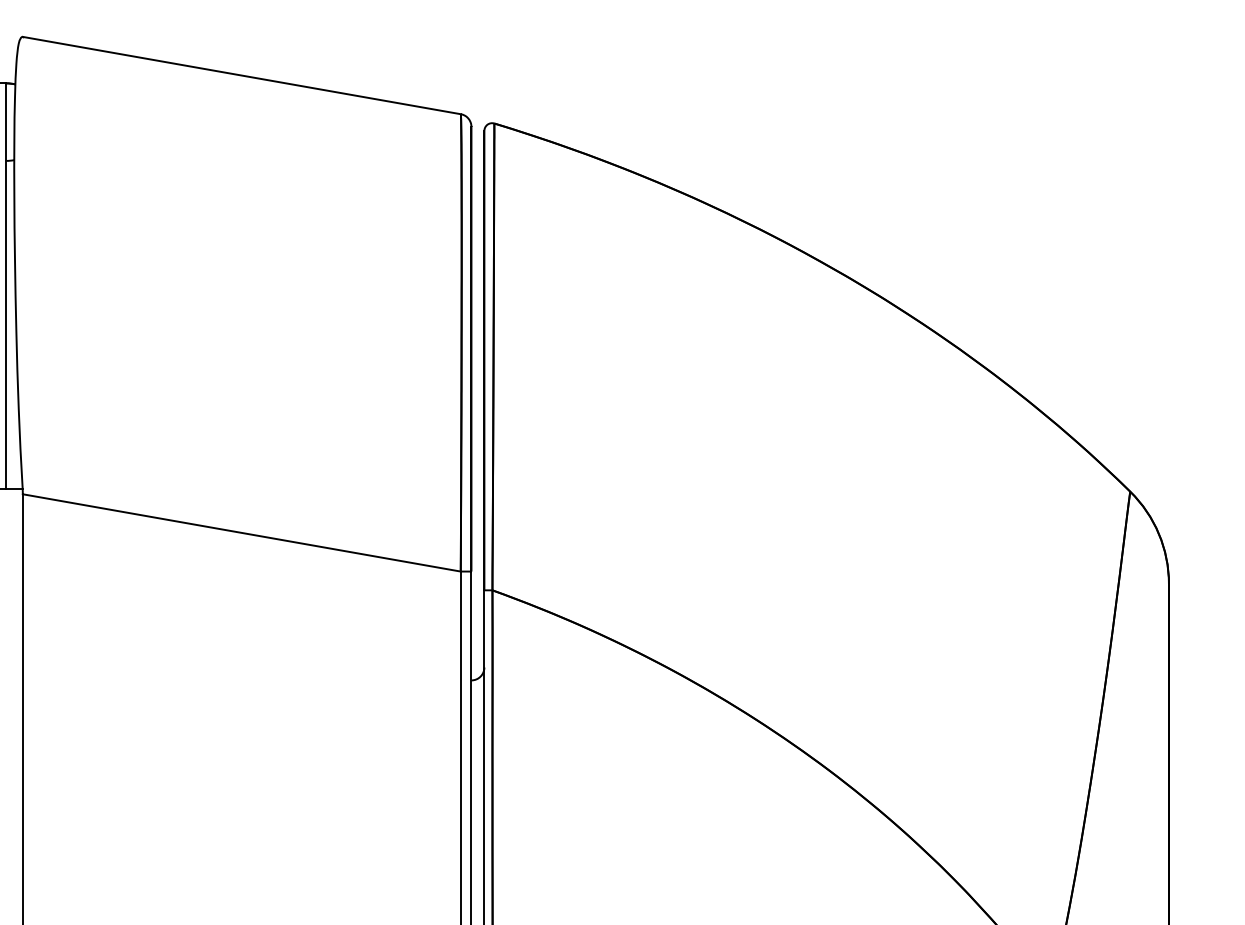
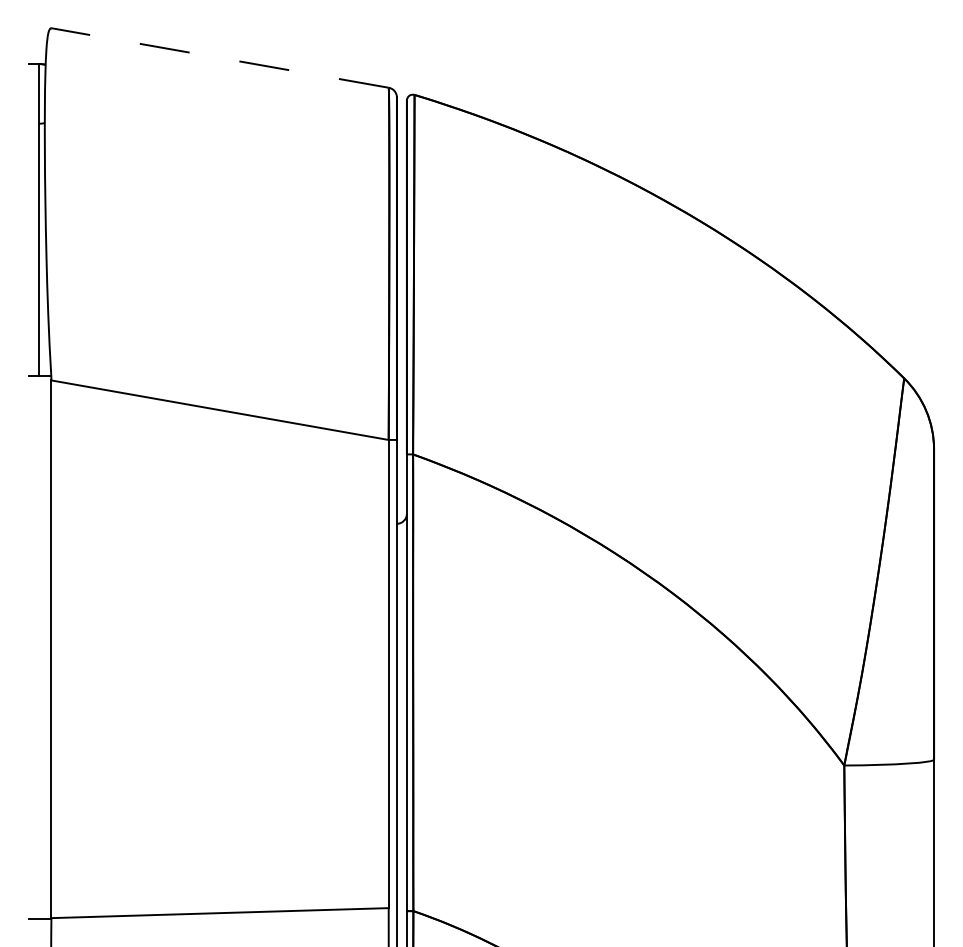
line: (241, 74) -> (219, 57), solid -> dashed

